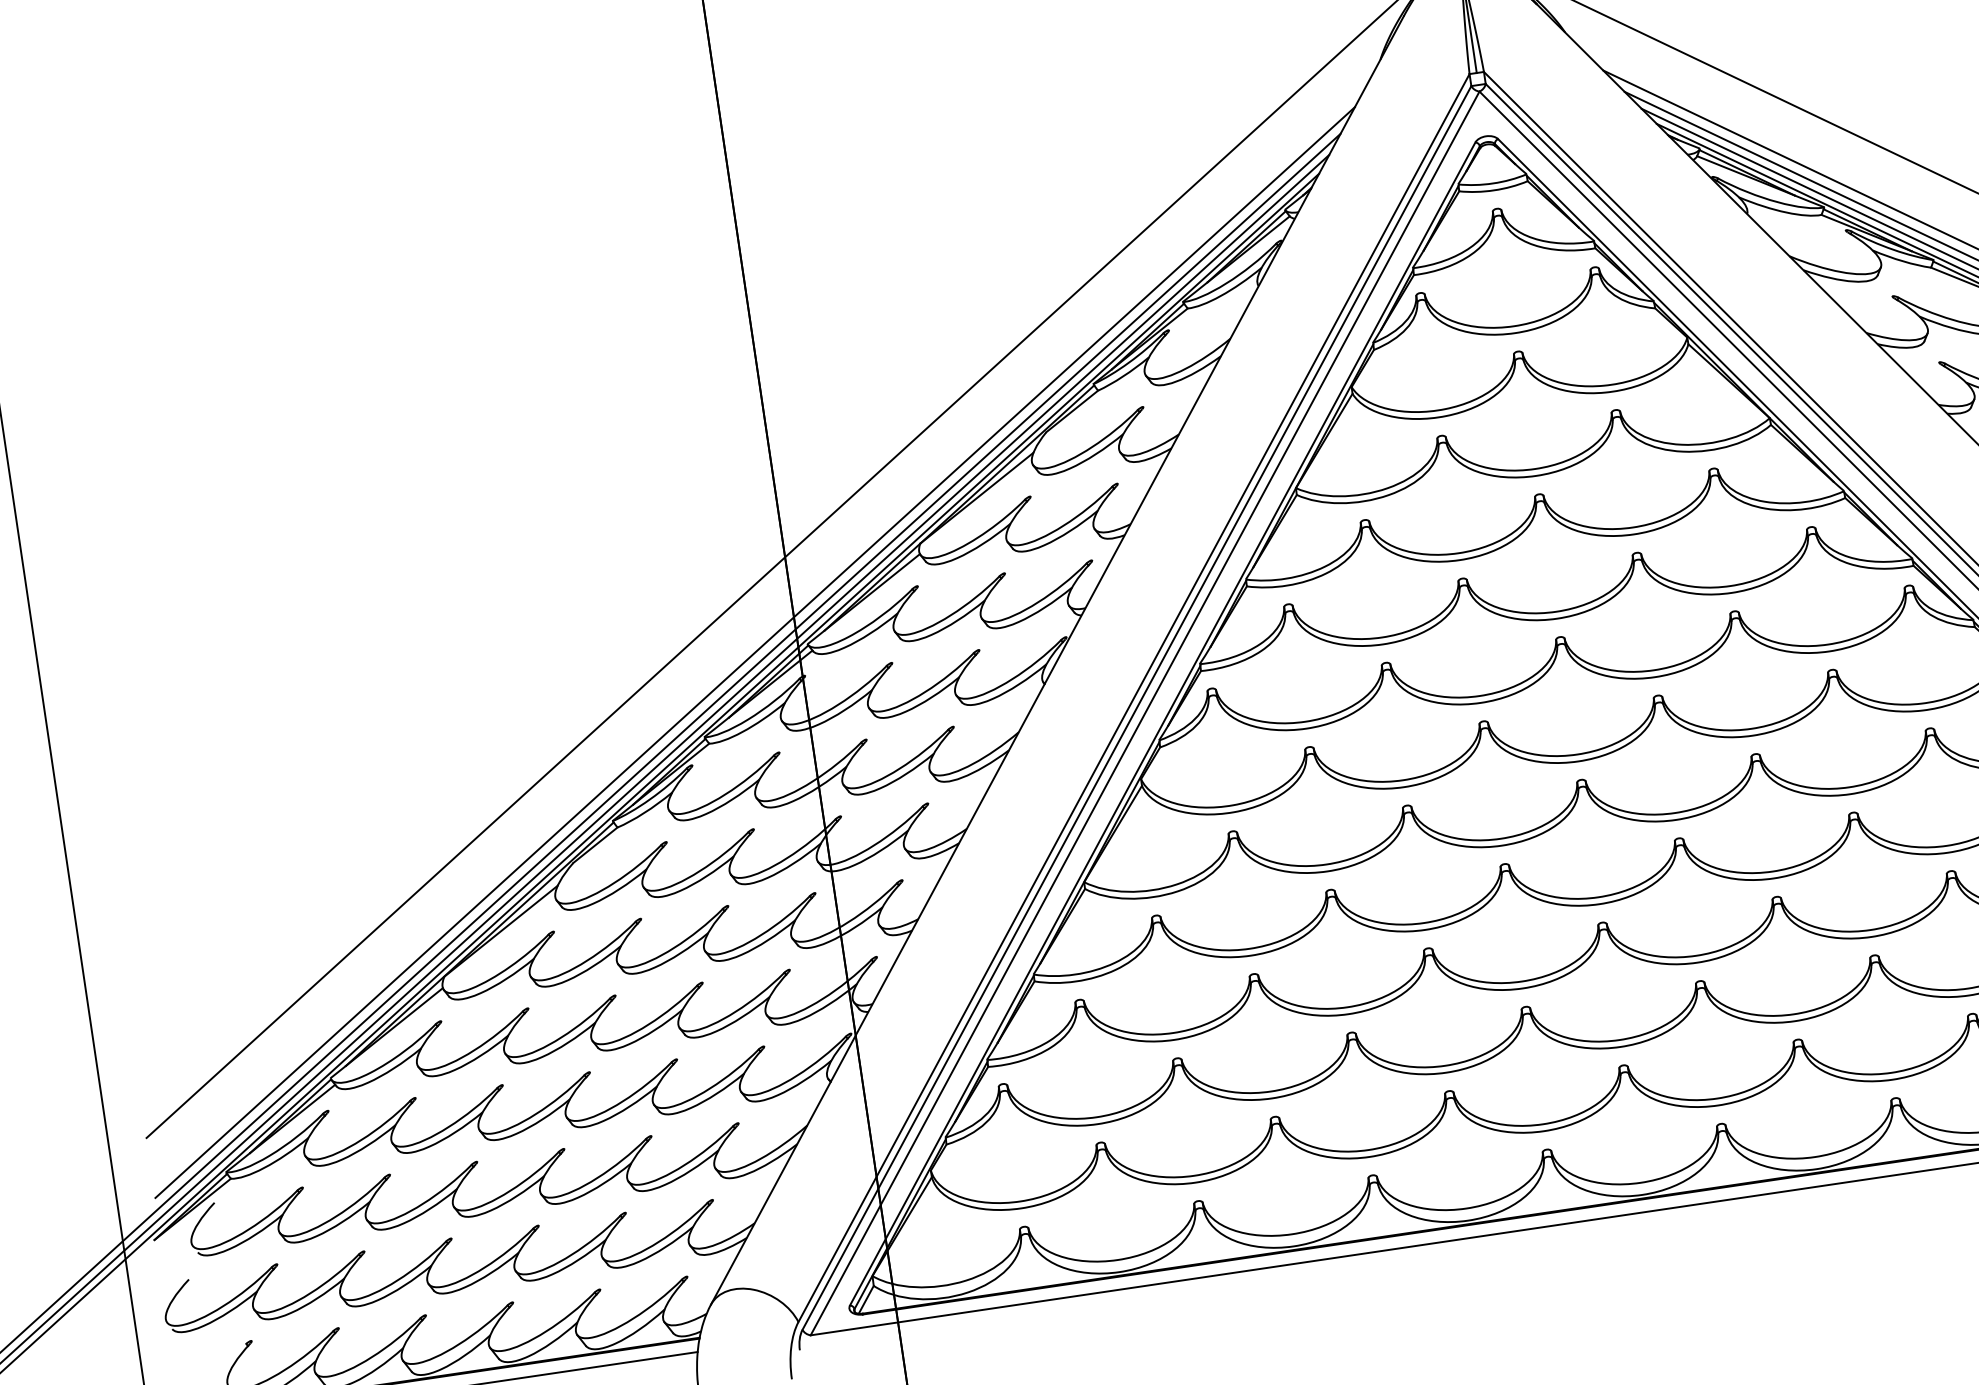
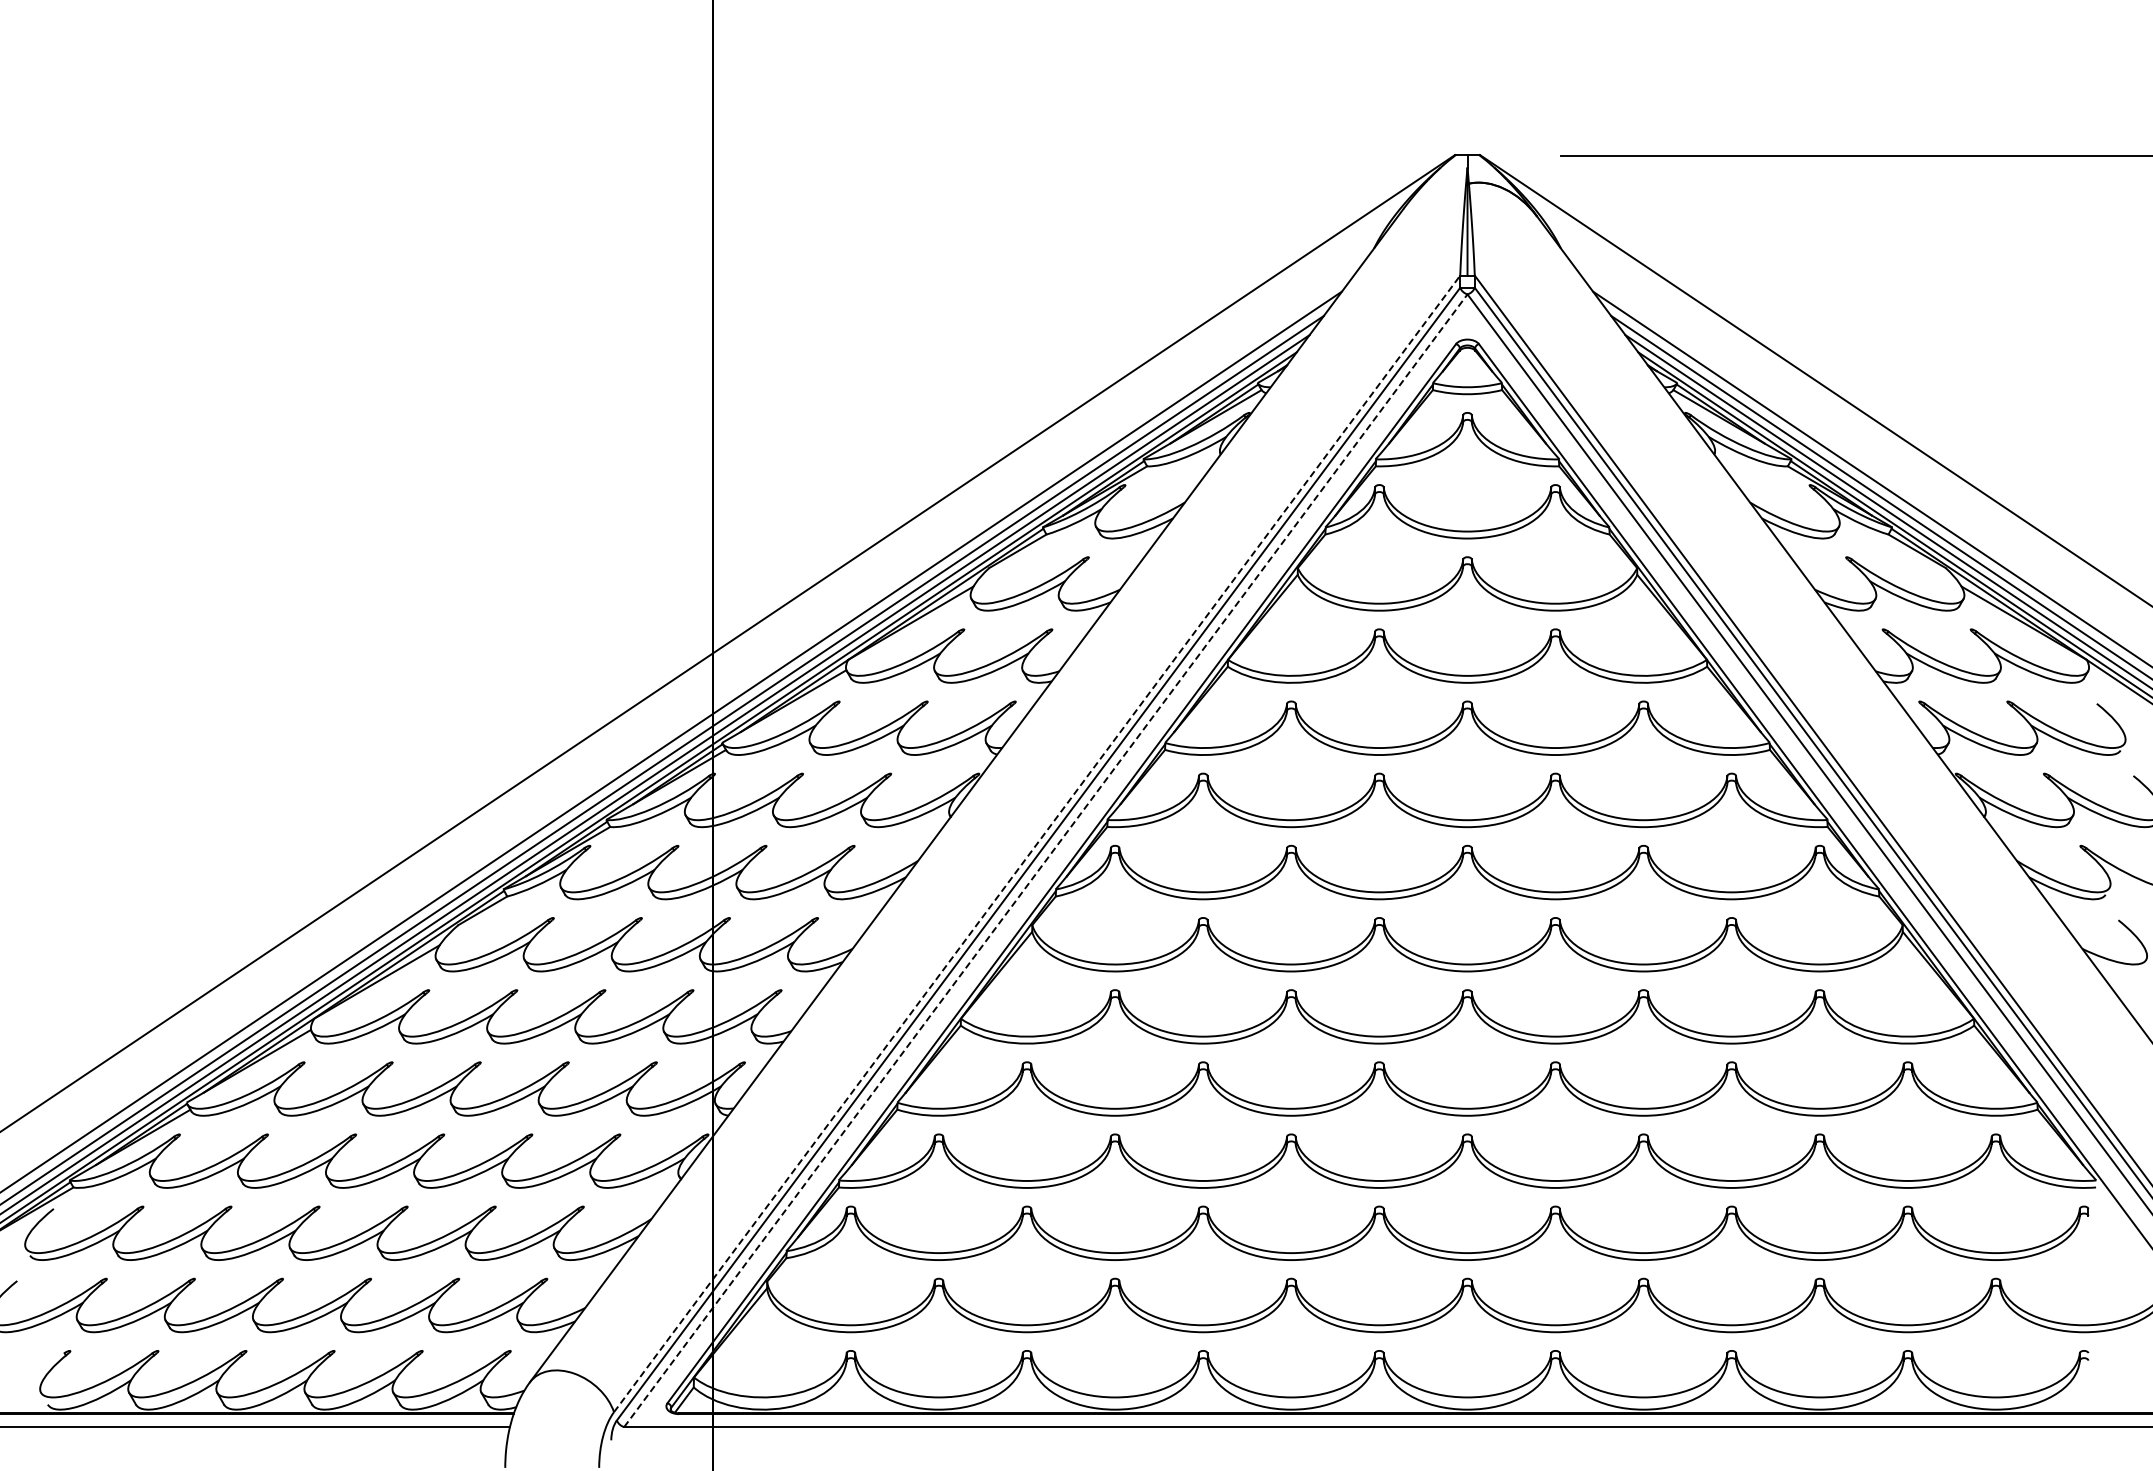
line: (1134, 697) -> (1037, 843), solid -> dashed
line: (1145, 713) -> (1046, 860), solid -> dashed

